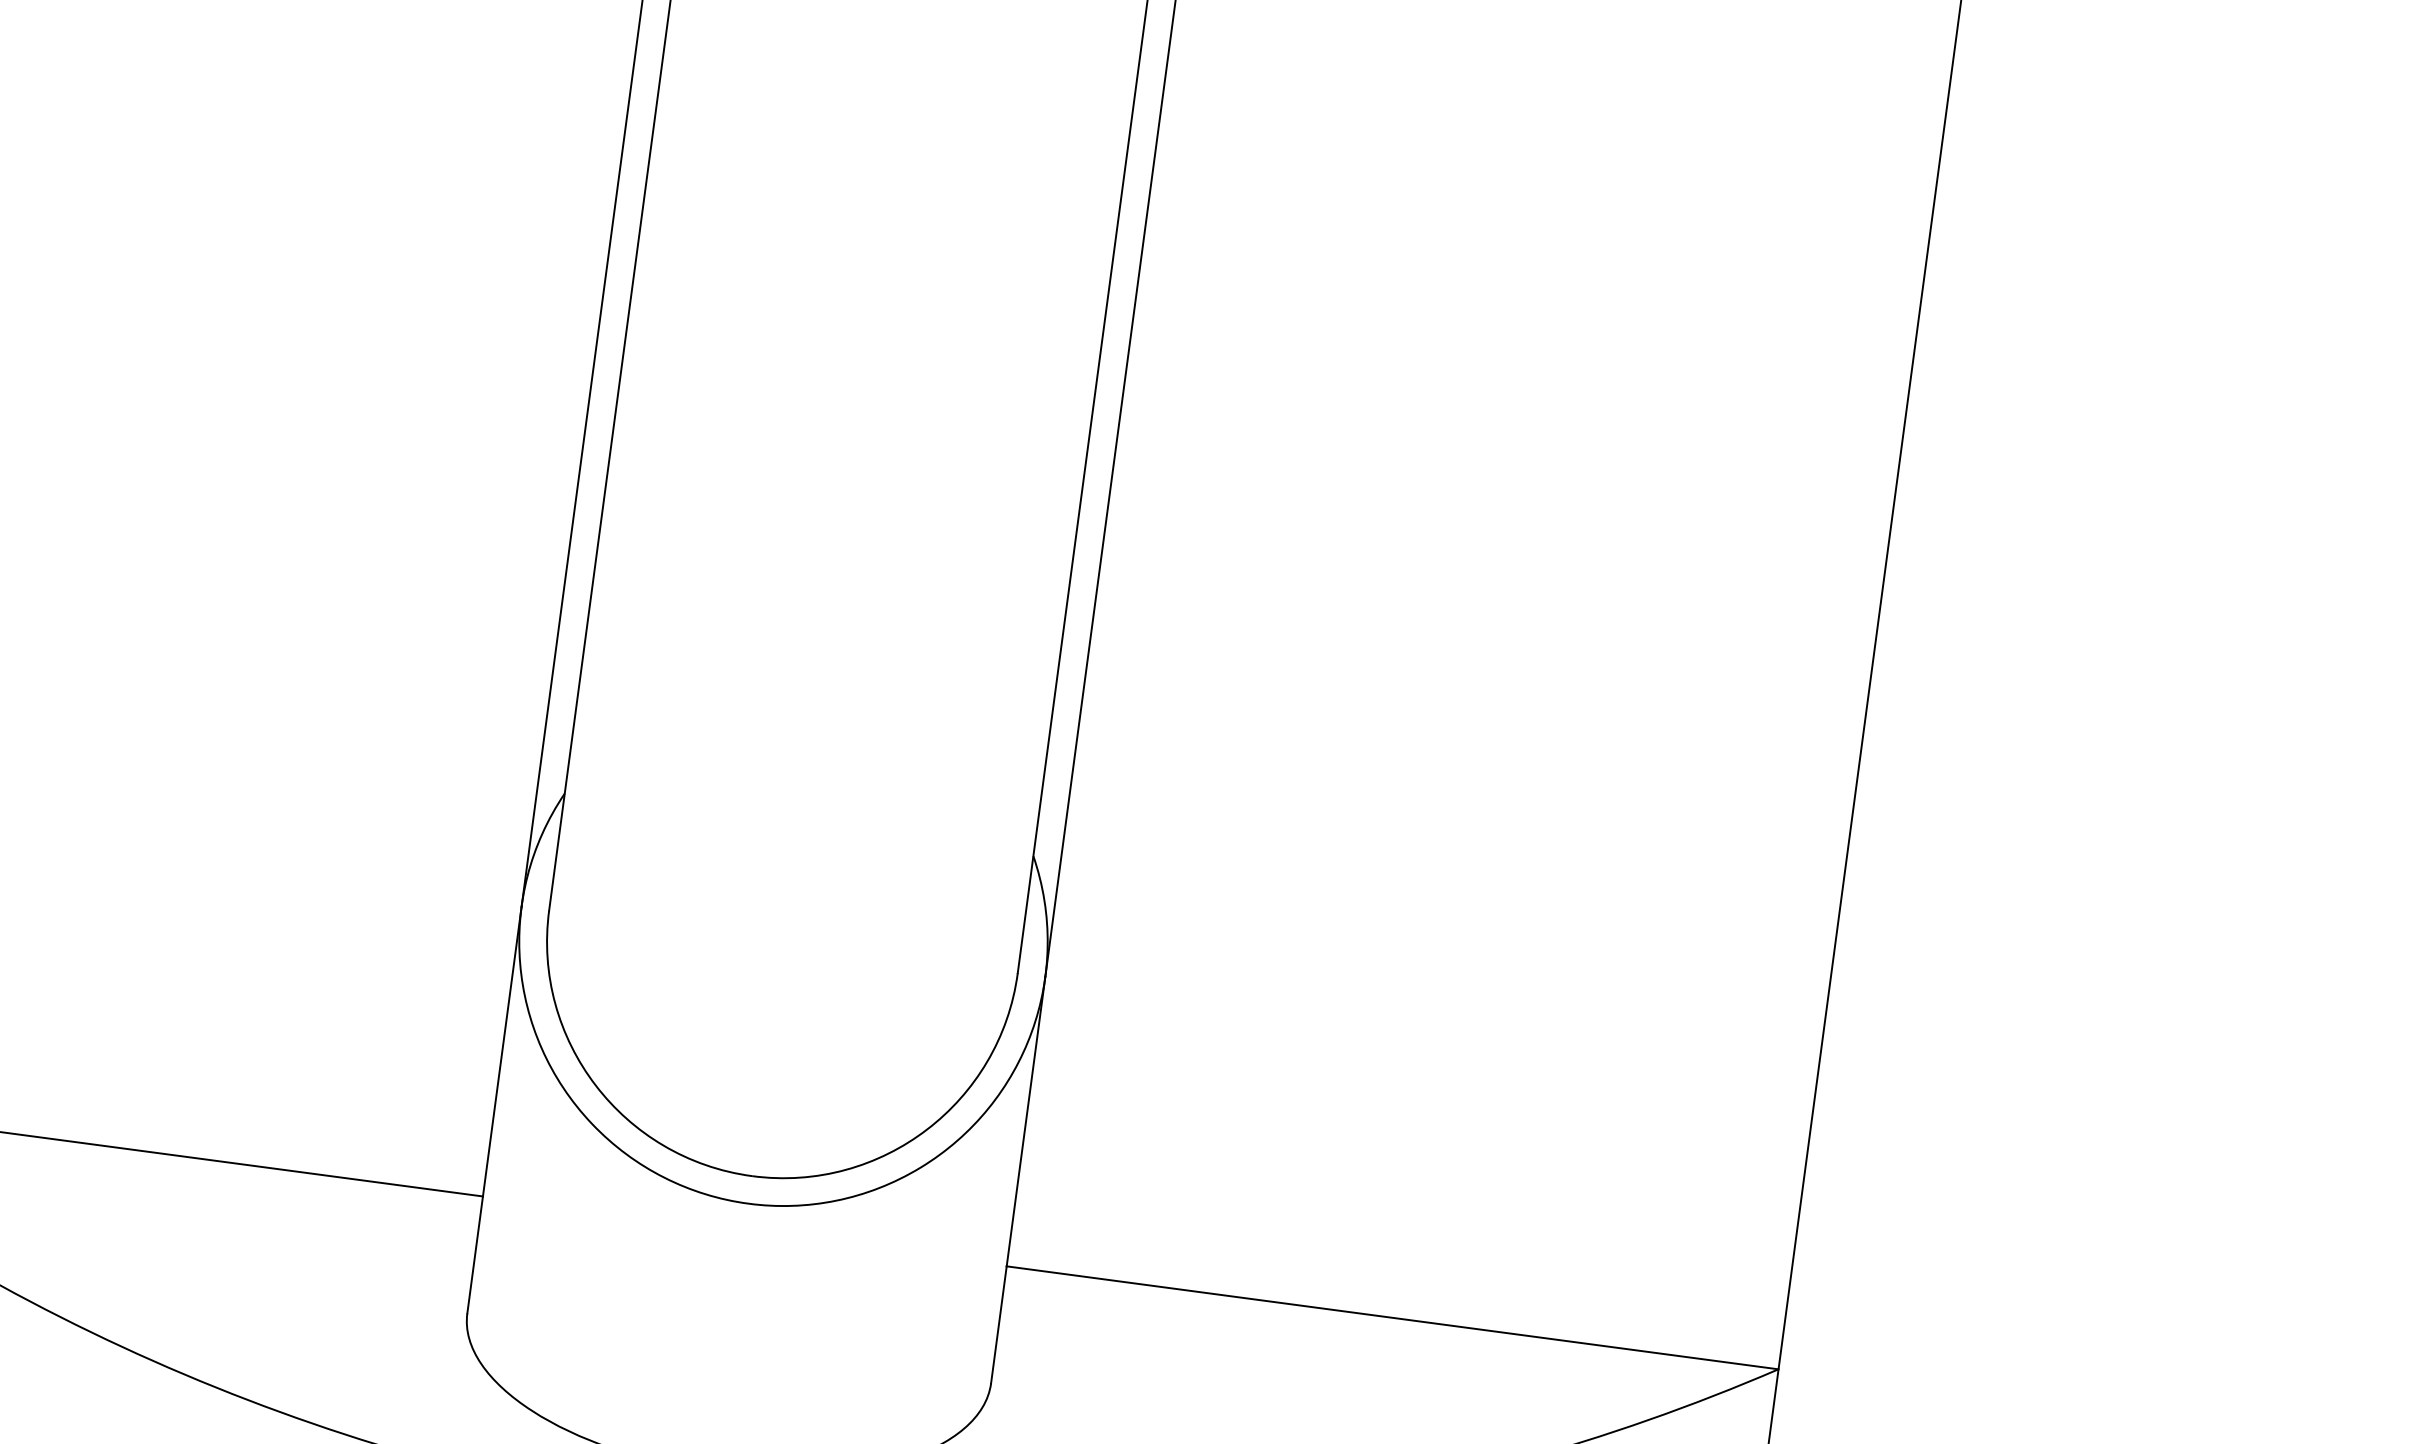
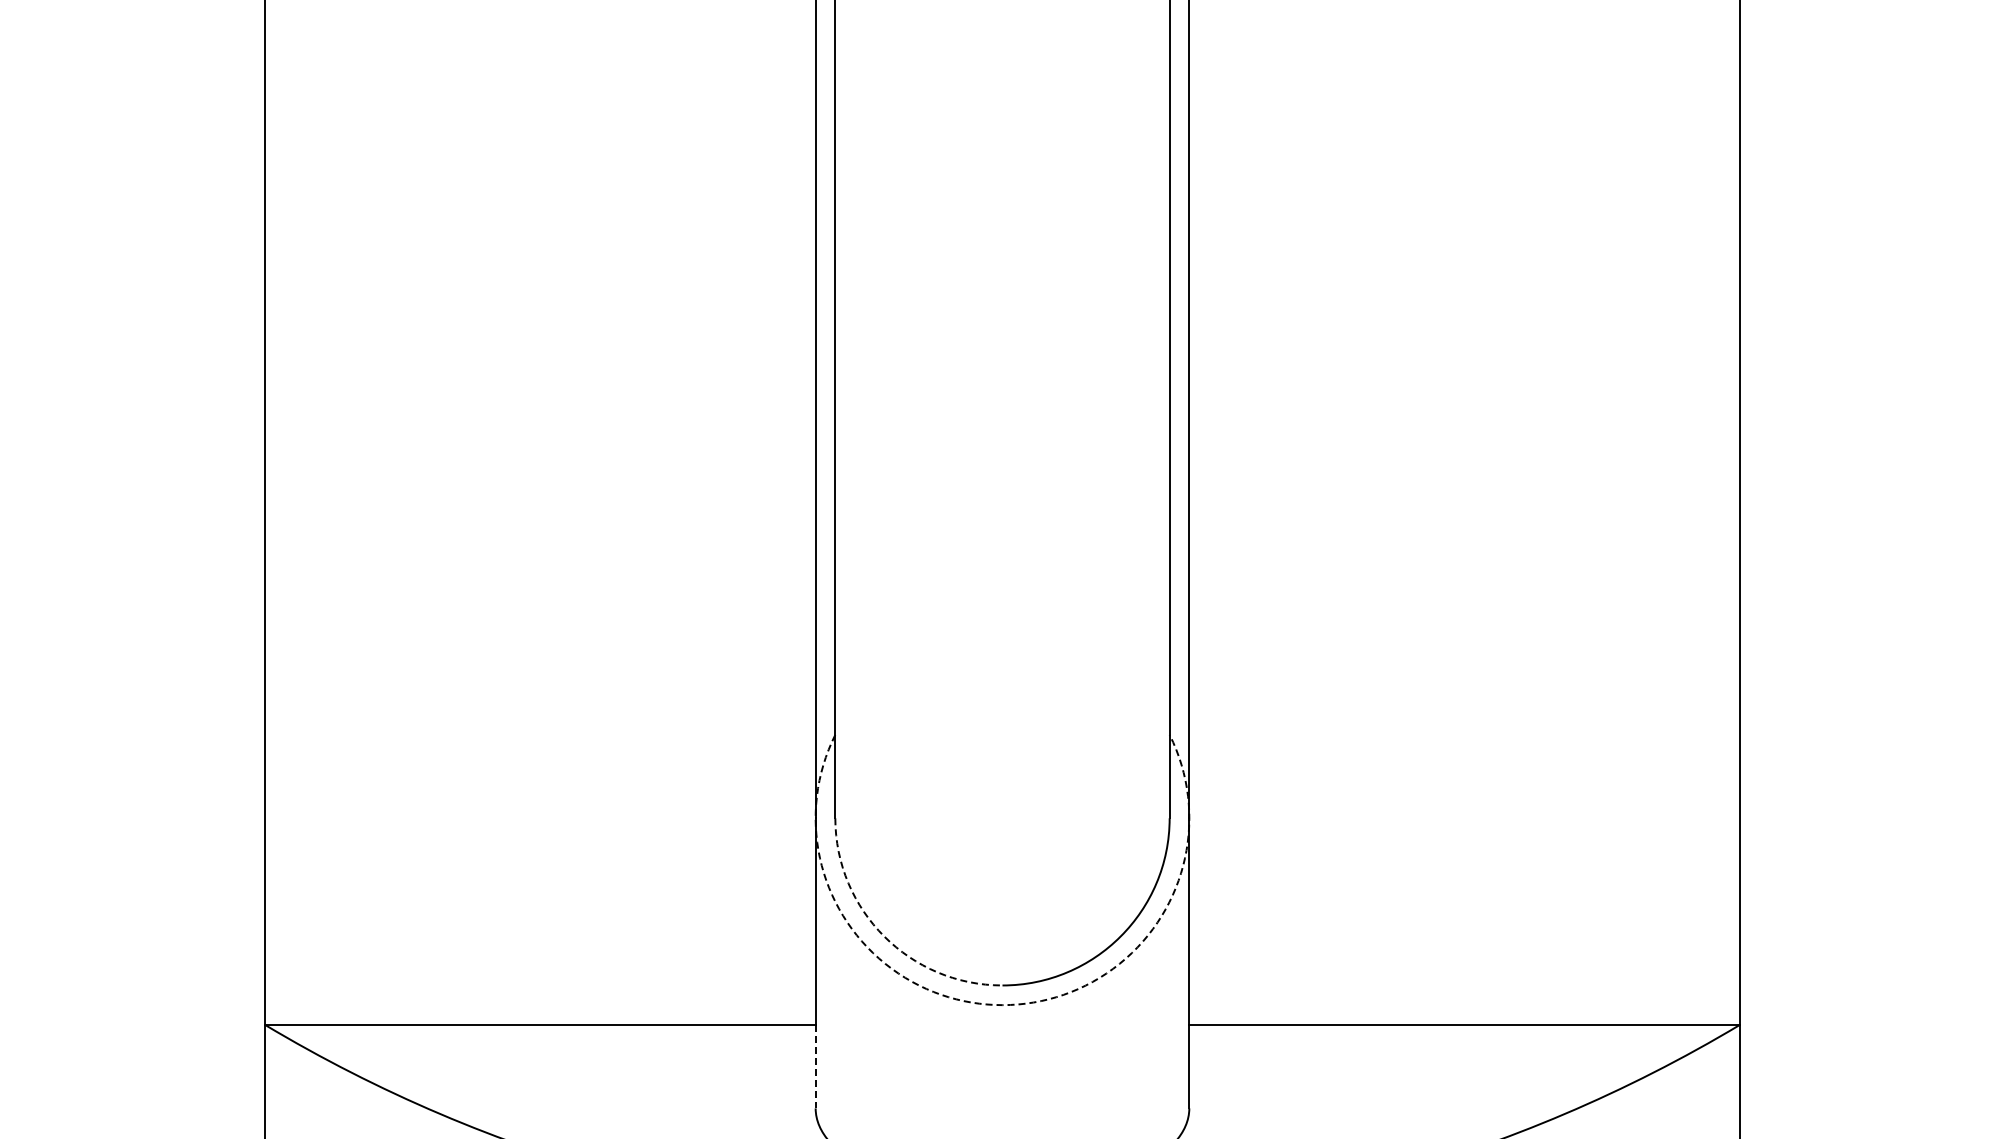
arc: (595, 1085) -> (884, 936), solid -> dashed
arc: (748, 1204) -> (1002, 1005), solid -> dashed
line: (474, 1254) -> (815, 1066), solid -> dashed

